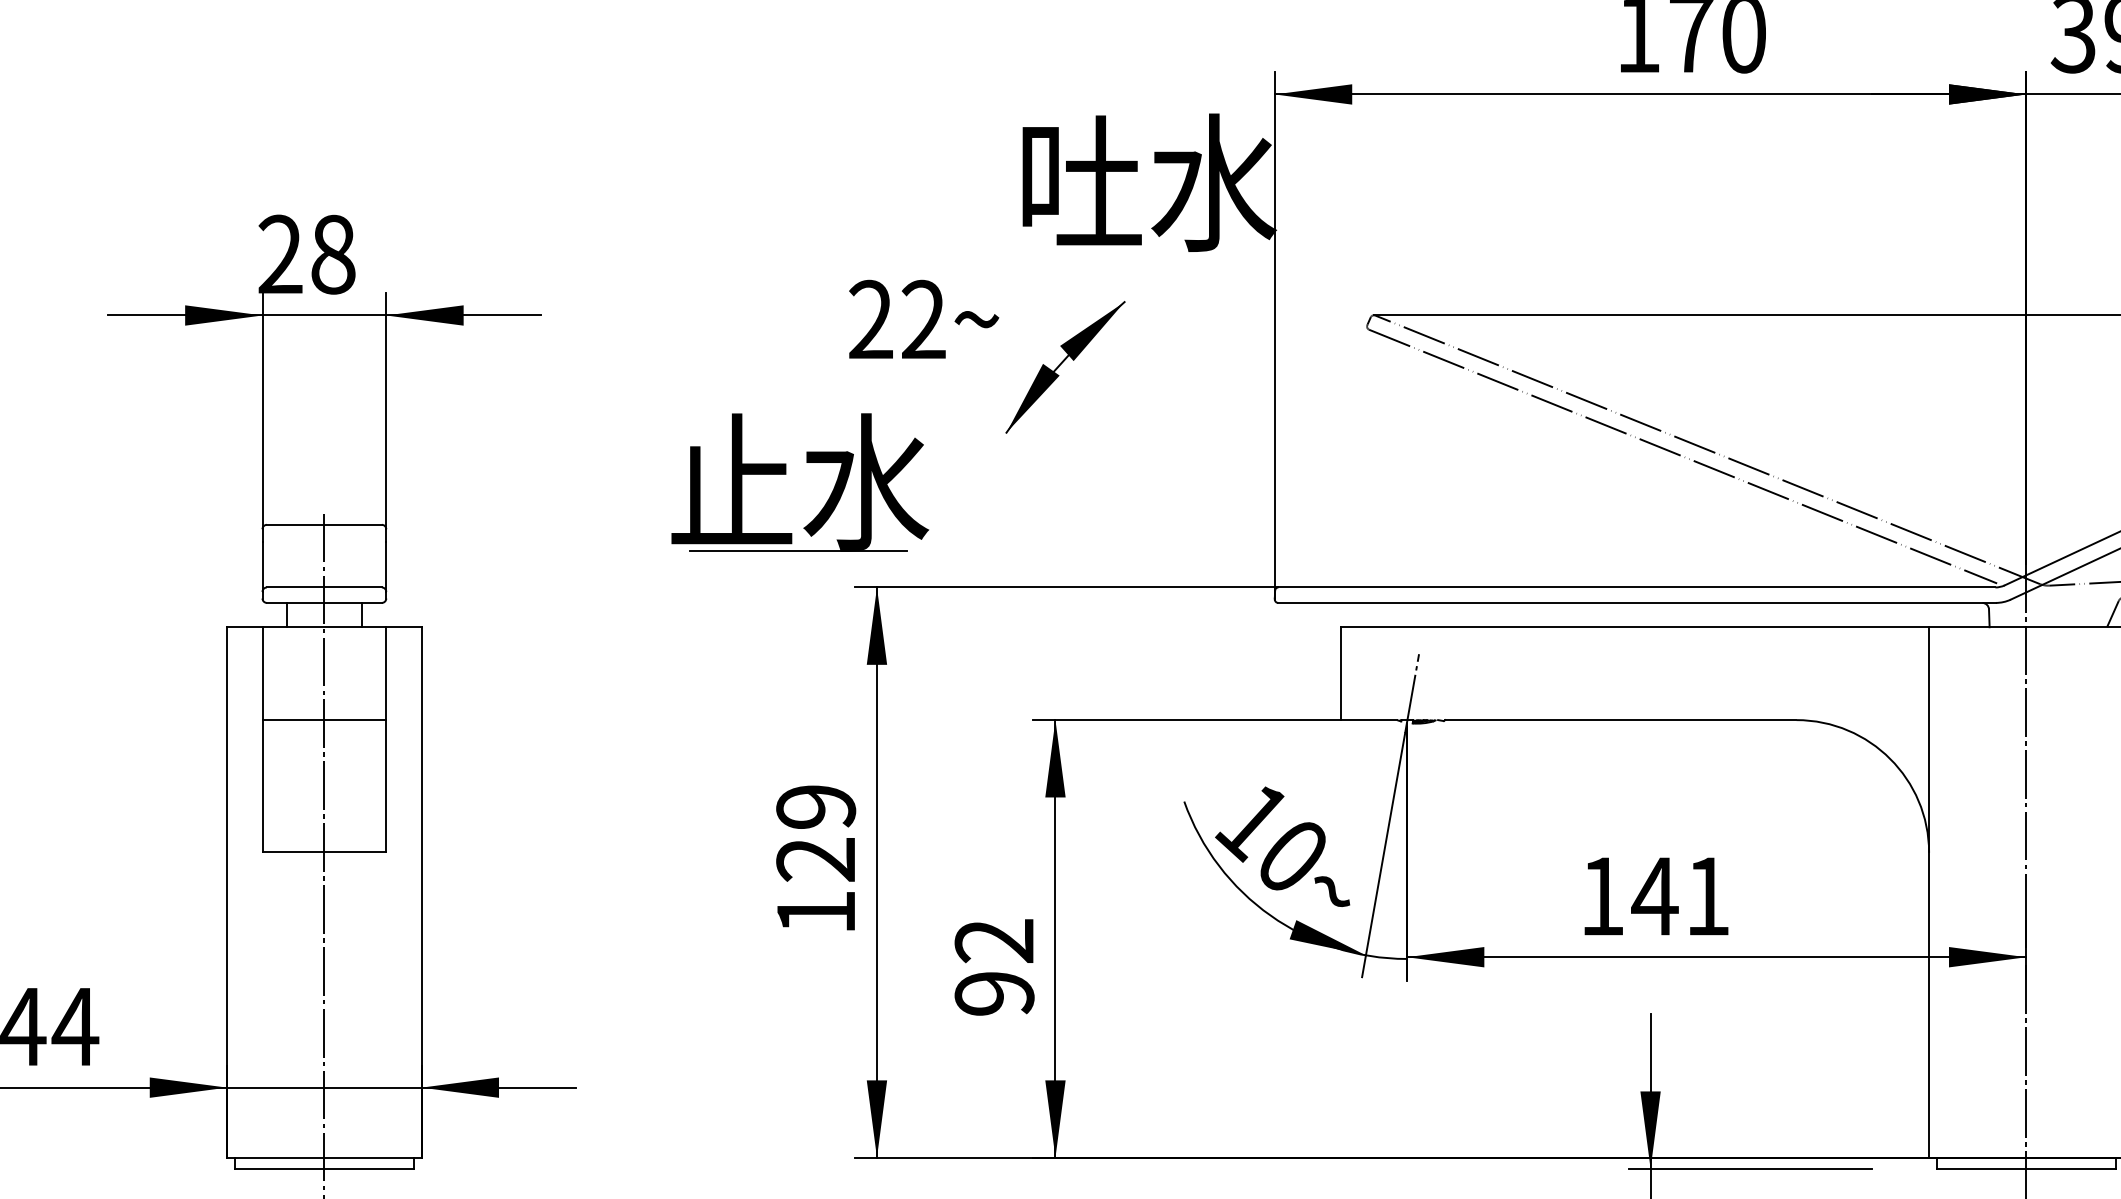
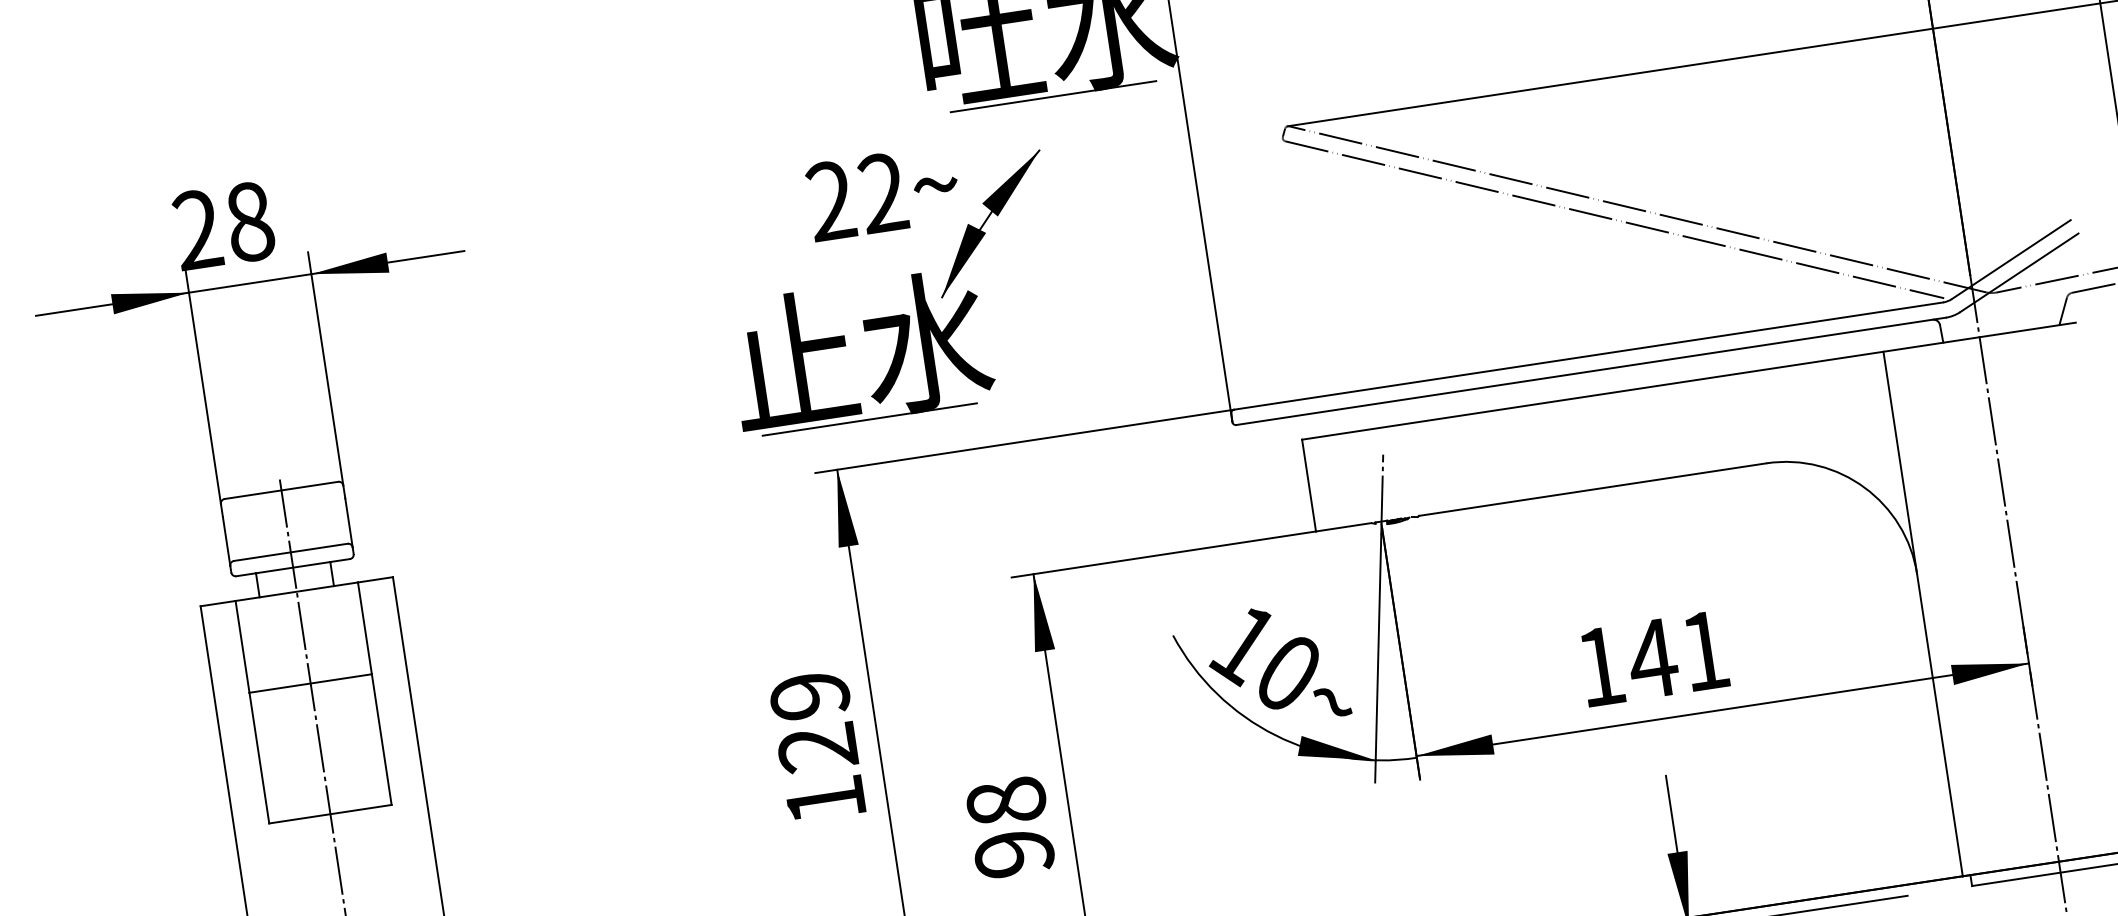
line: (1146, 250) -> (1053, 96), added
text: (924, 318) -> (883, 191), moved
part: (786, 474) -> (846, 346), moved
text: (994, 941) -> (1006, 802), 92 -> 98

